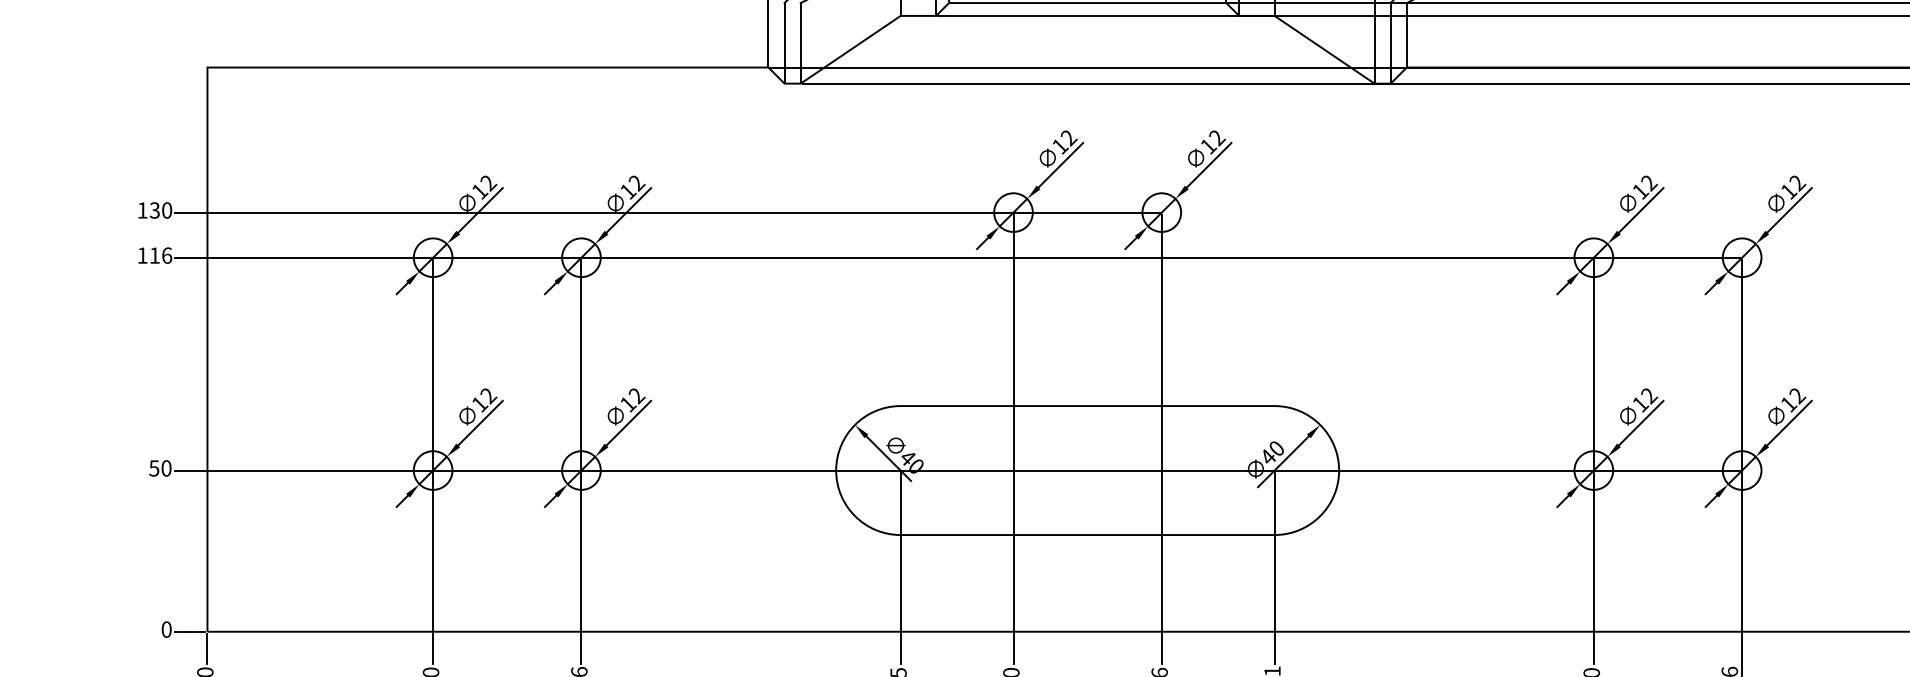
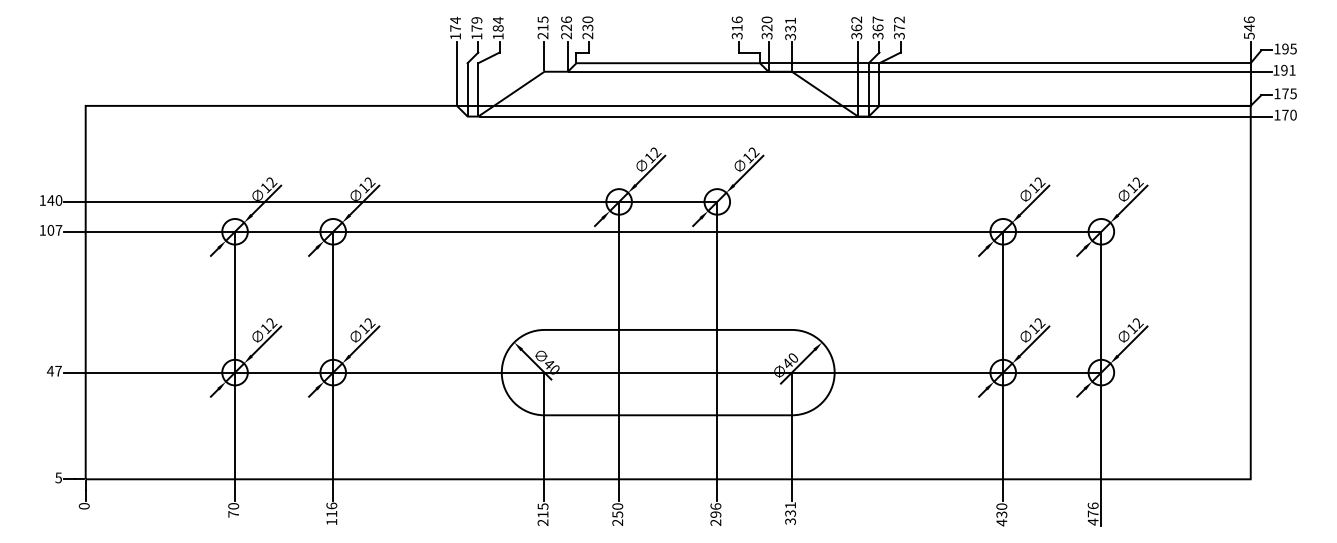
text: (154, 210) -> (50, 200), 130 -> 140
text: (160, 254) -> (54, 229), 116 -> 107
text: (158, 467) -> (53, 370), 50 -> 47
text: (166, 629) -> (58, 477), 0 -> 5

